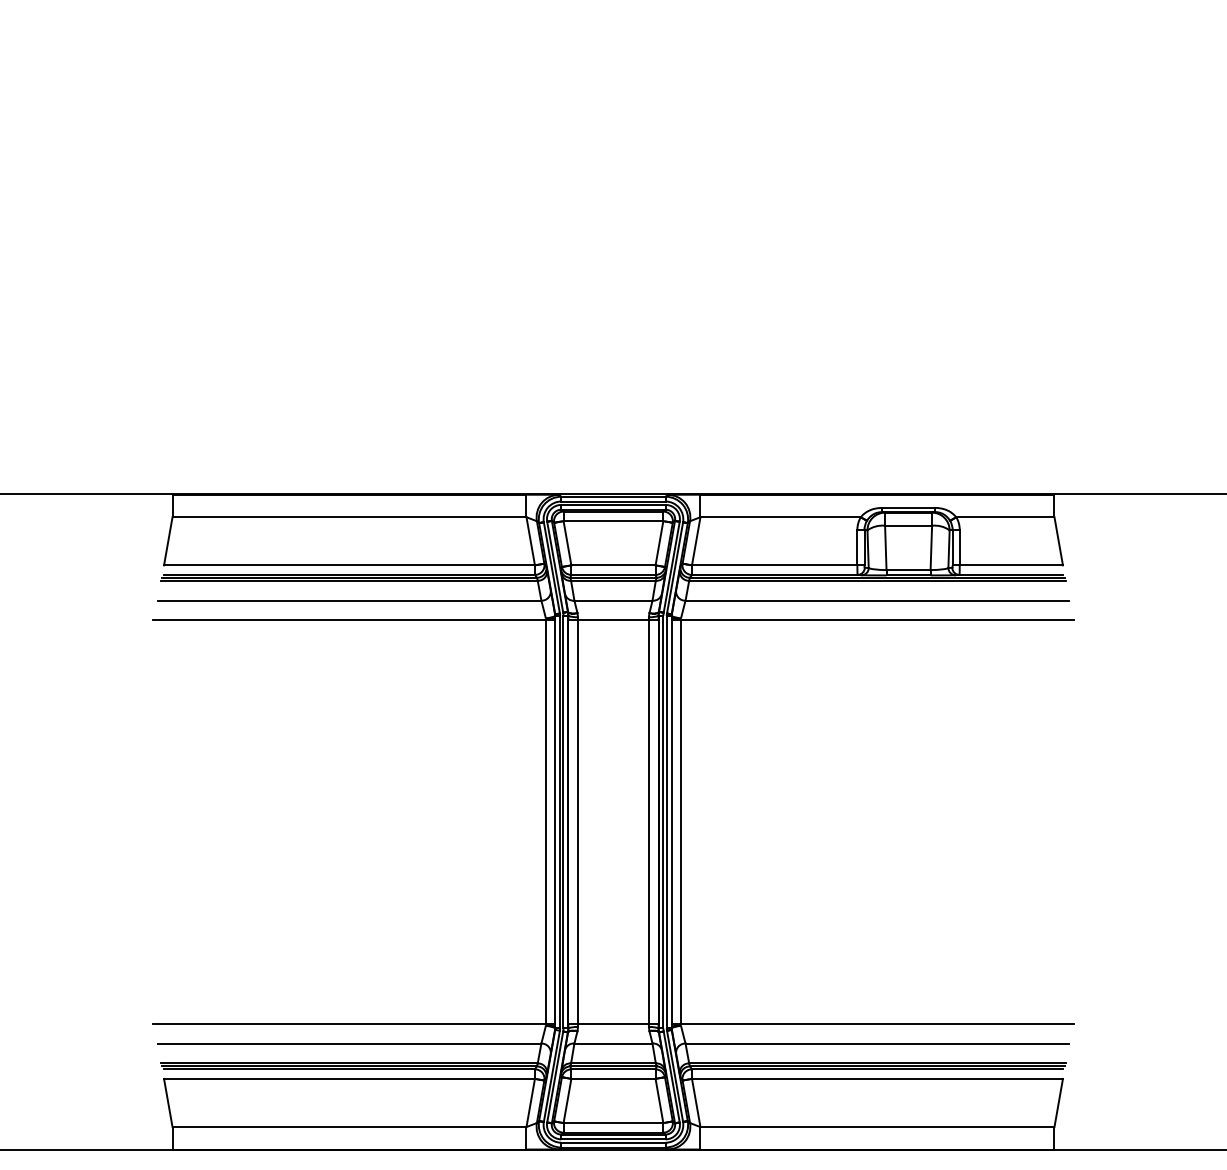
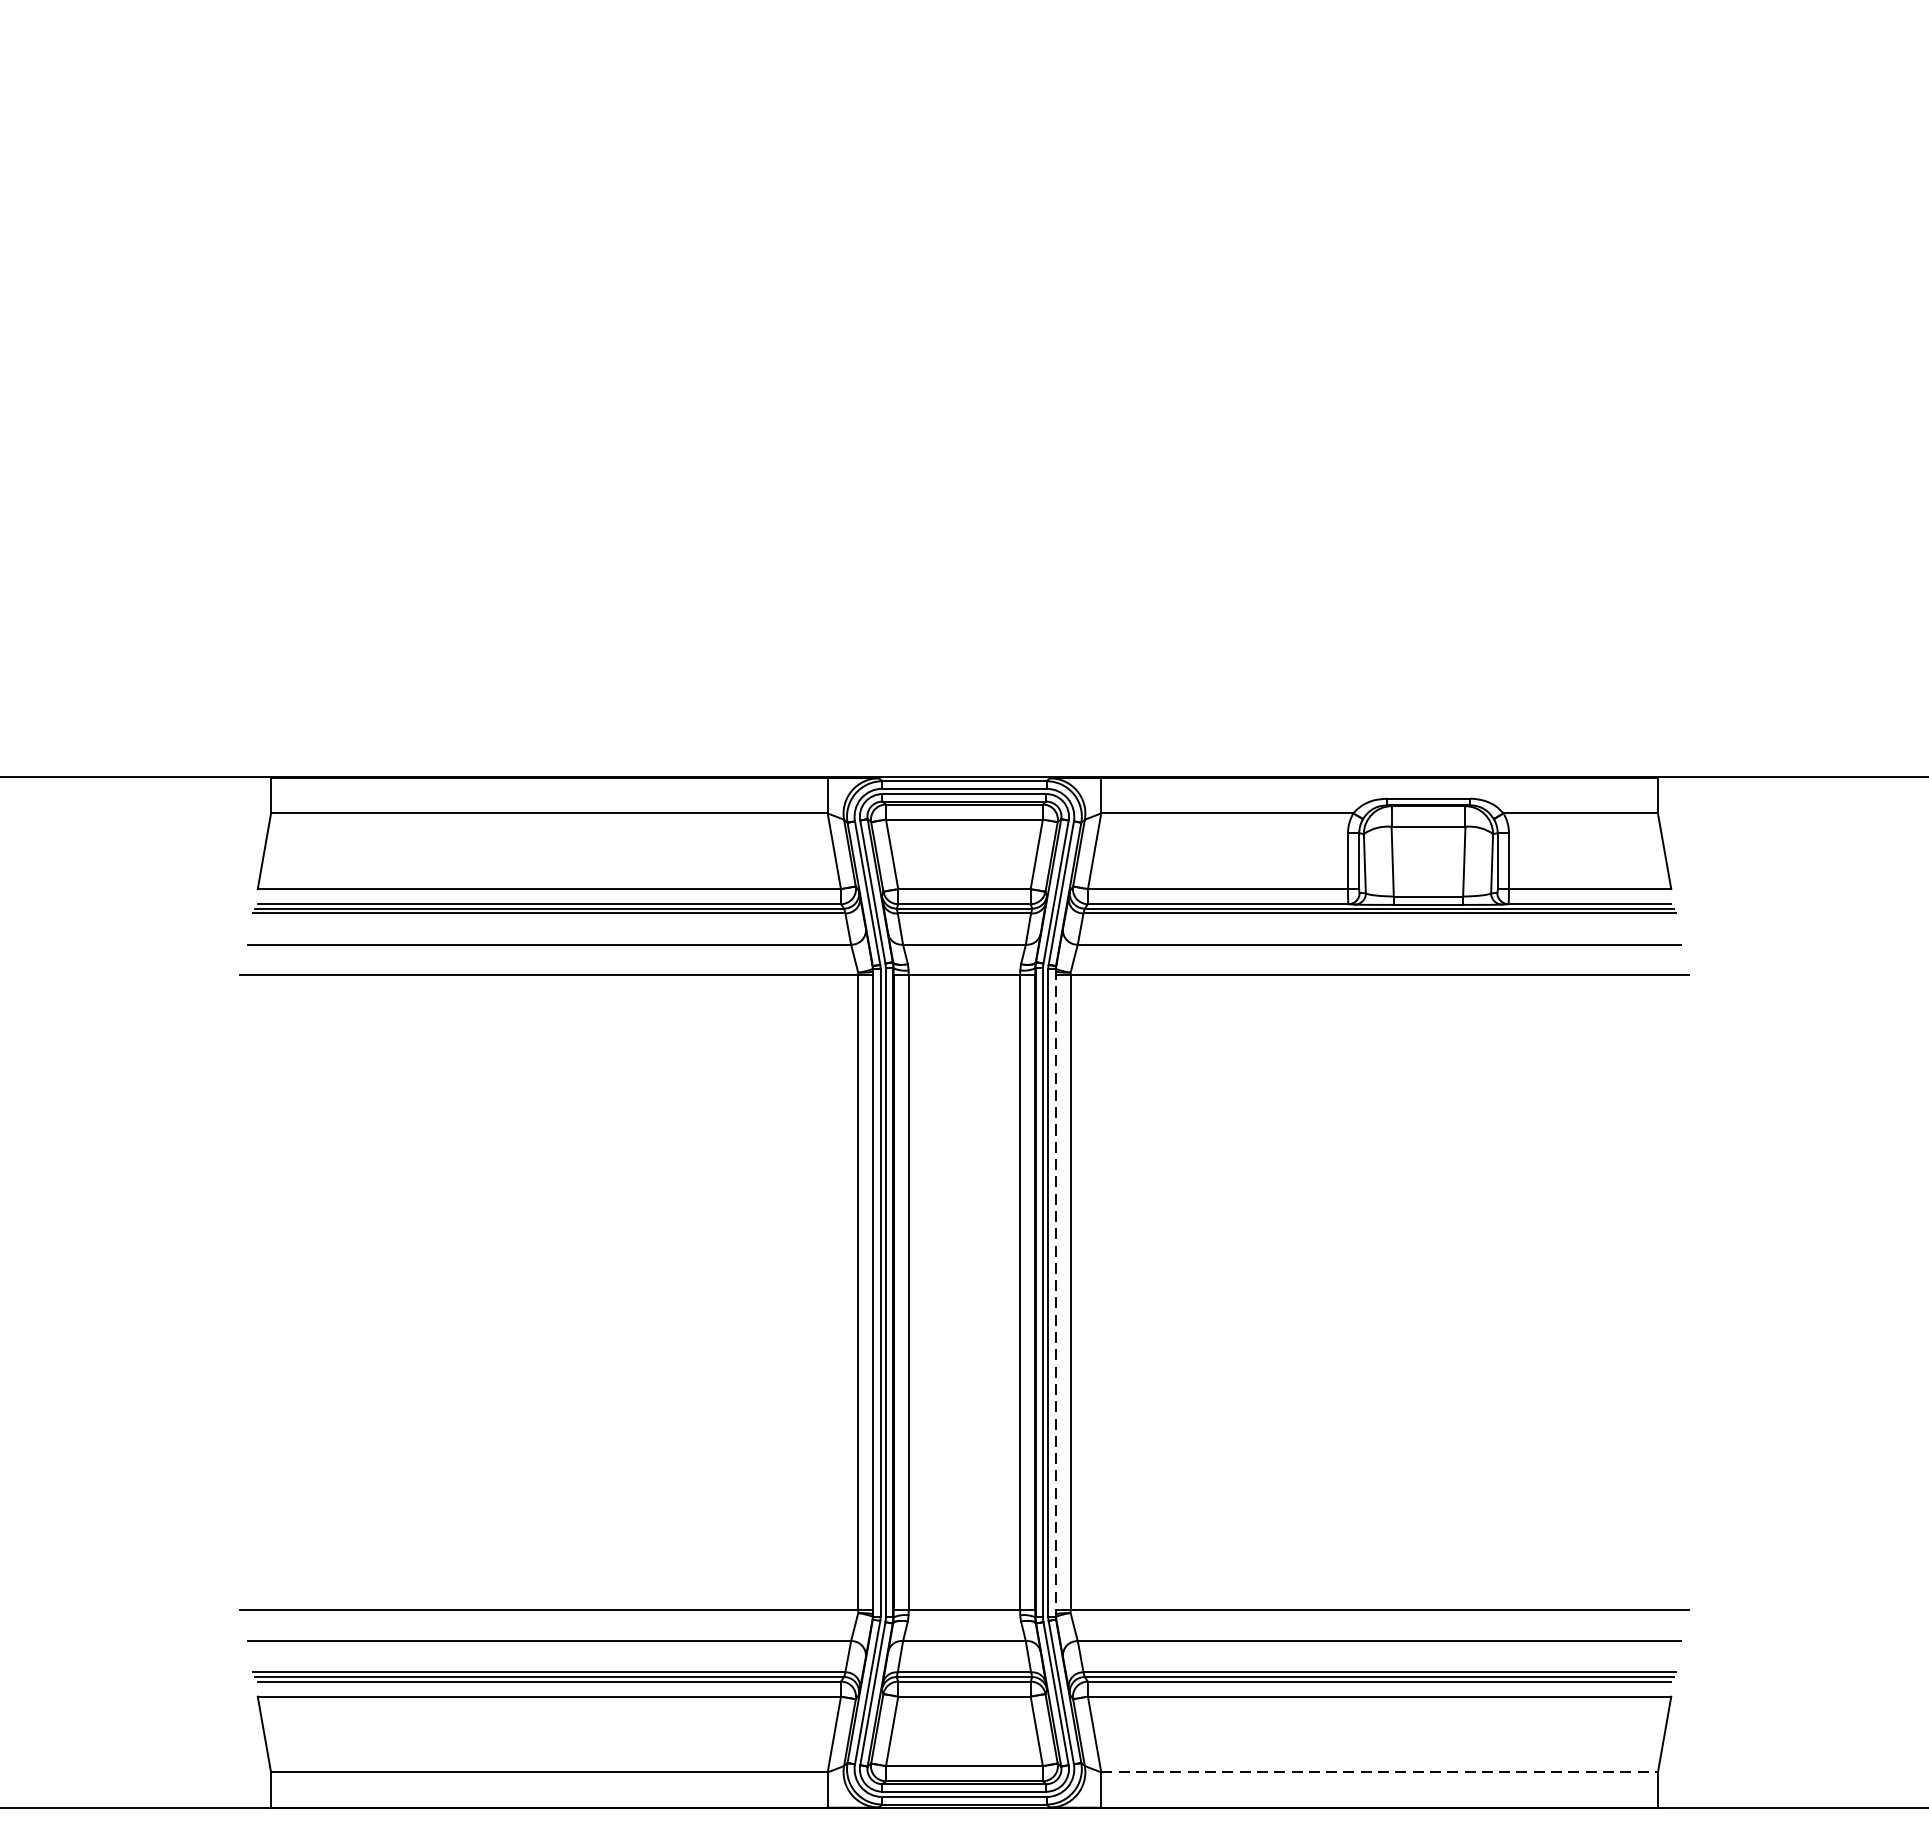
line: (671, 822) -> (1055, 1293), solid -> dashed
line: (877, 1127) -> (1379, 1773), solid -> dashed

